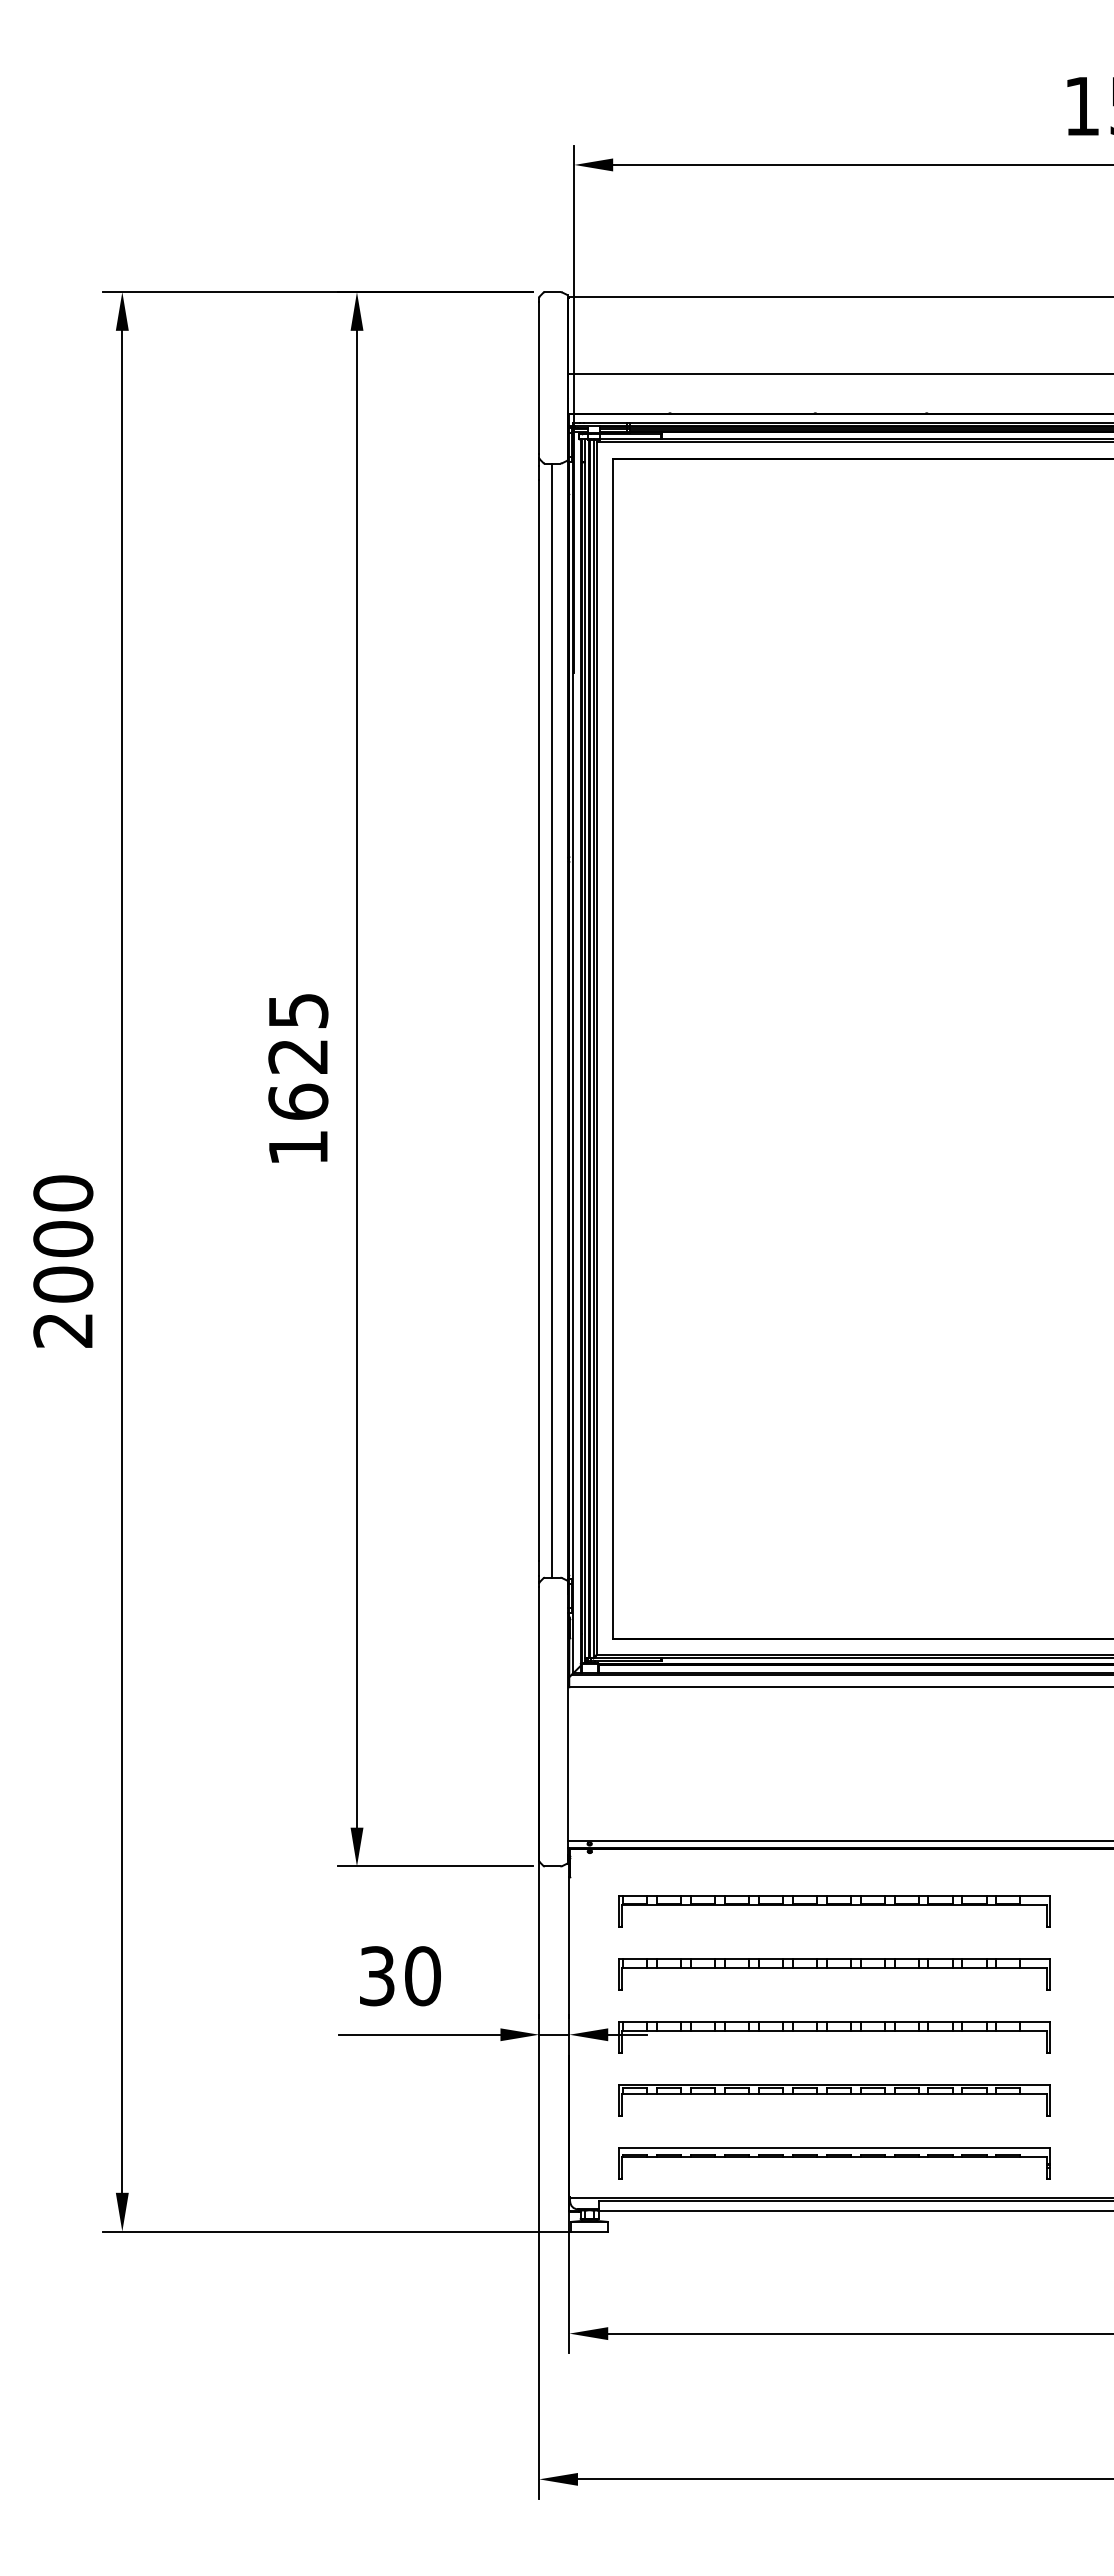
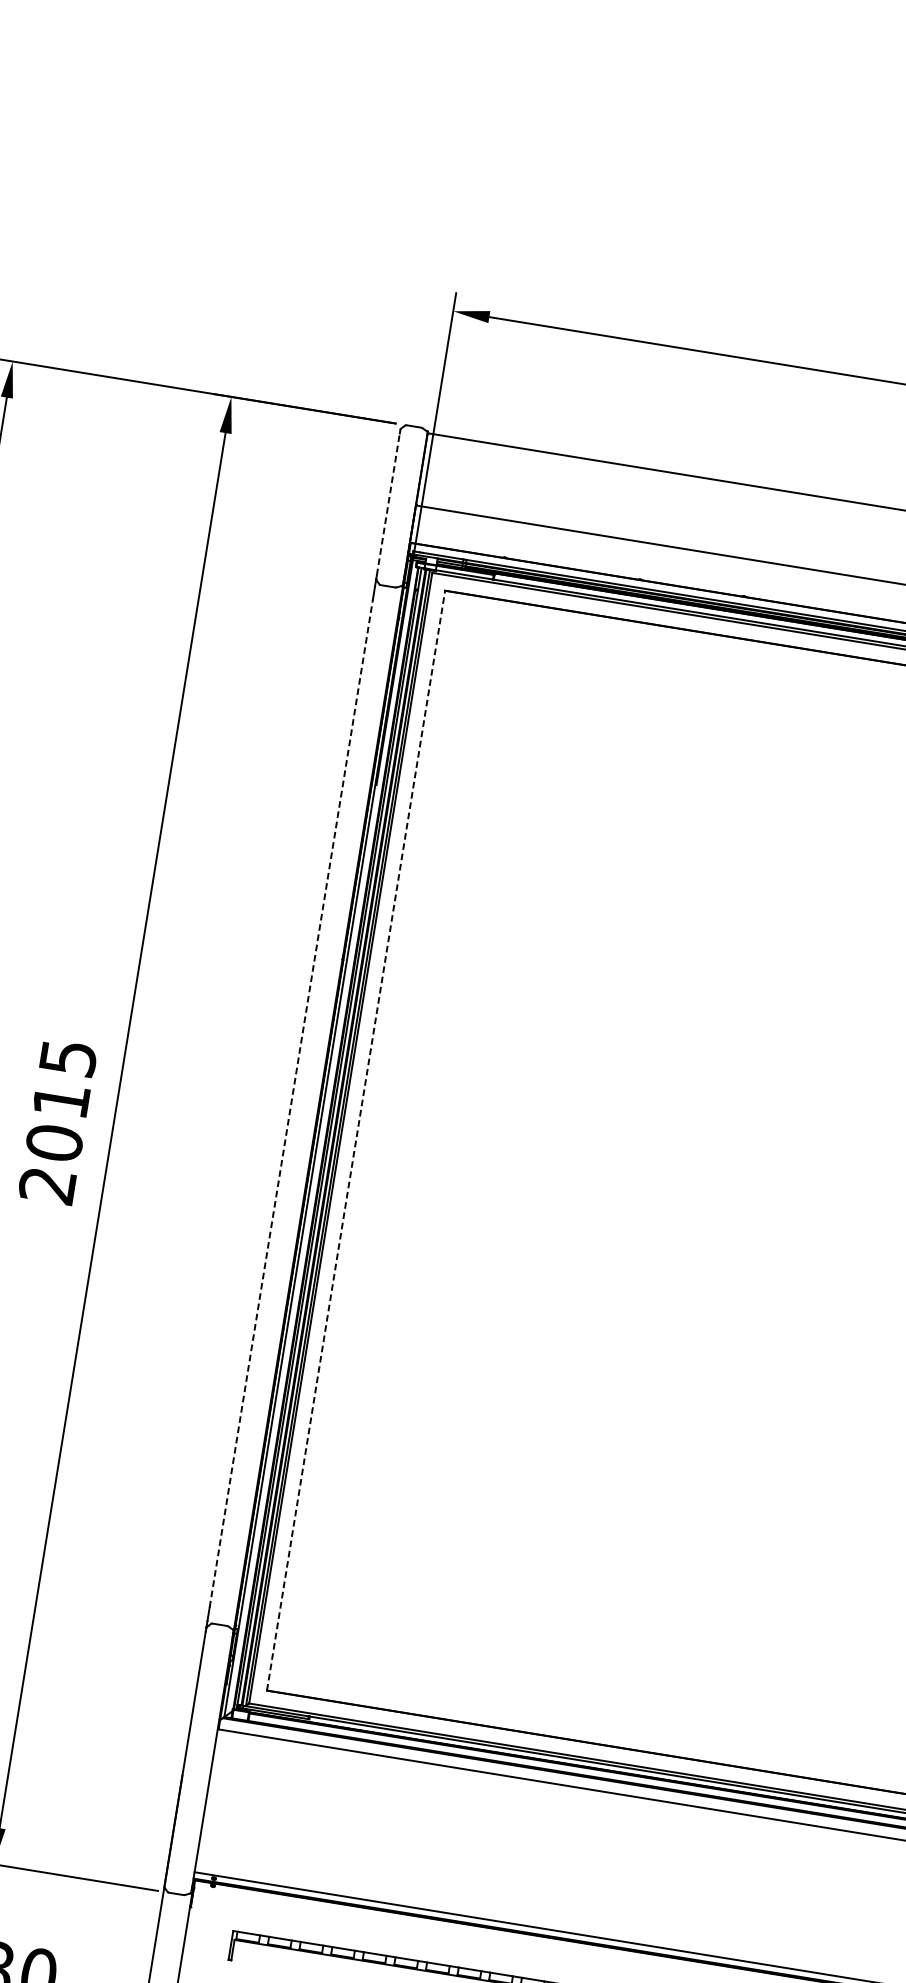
line: (539, 377) -> (388, 504), solid -> dashed
line: (539, 1020) -> (291, 1103), solid -> dashed
line: (552, 1020) -> (303, 1105), removed
line: (613, 1048) -> (356, 1140), solid -> dashed
text: (298, 1102) -> (54, 1143), 1625 -> 2015

